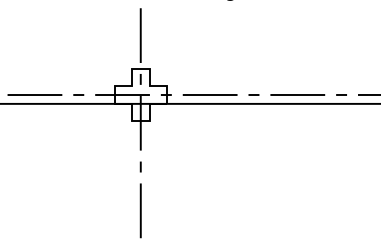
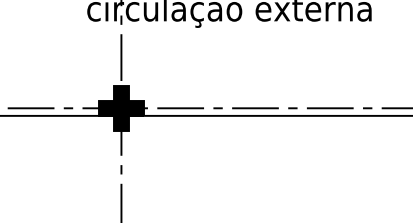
fill: (140, 94) -> (121, 107), added

